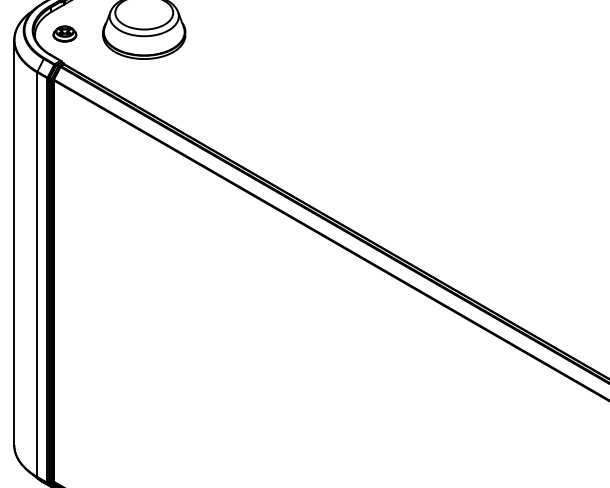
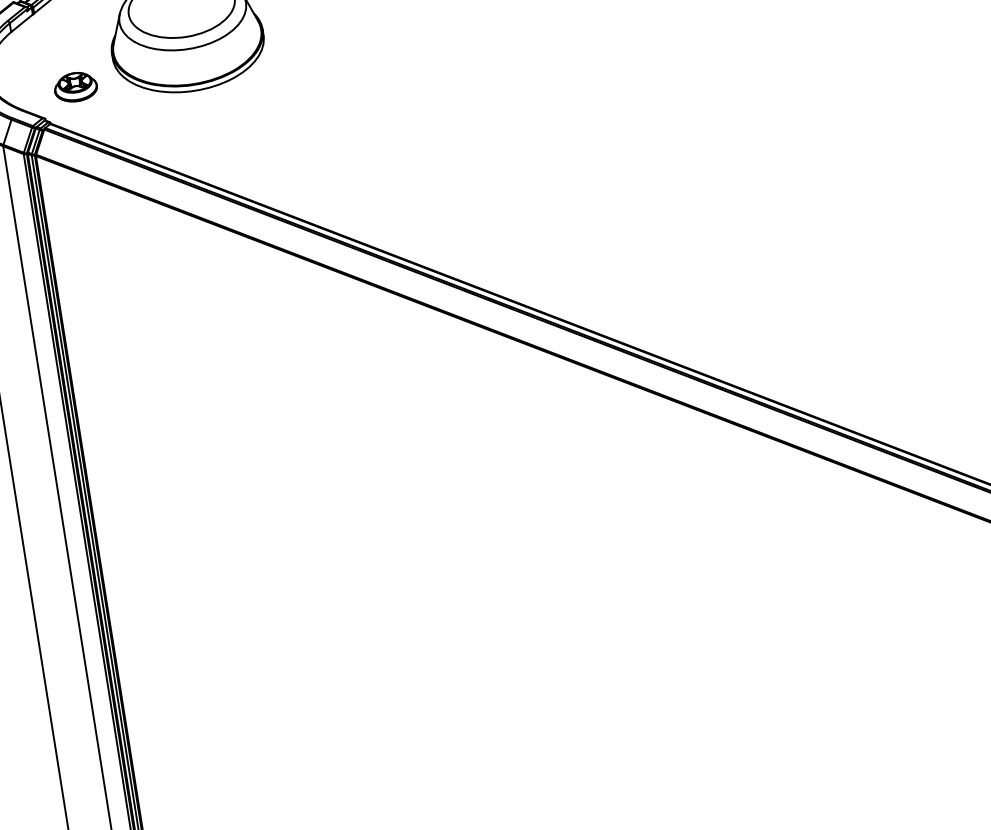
part: (64, 33) -> (74, 86), moved

